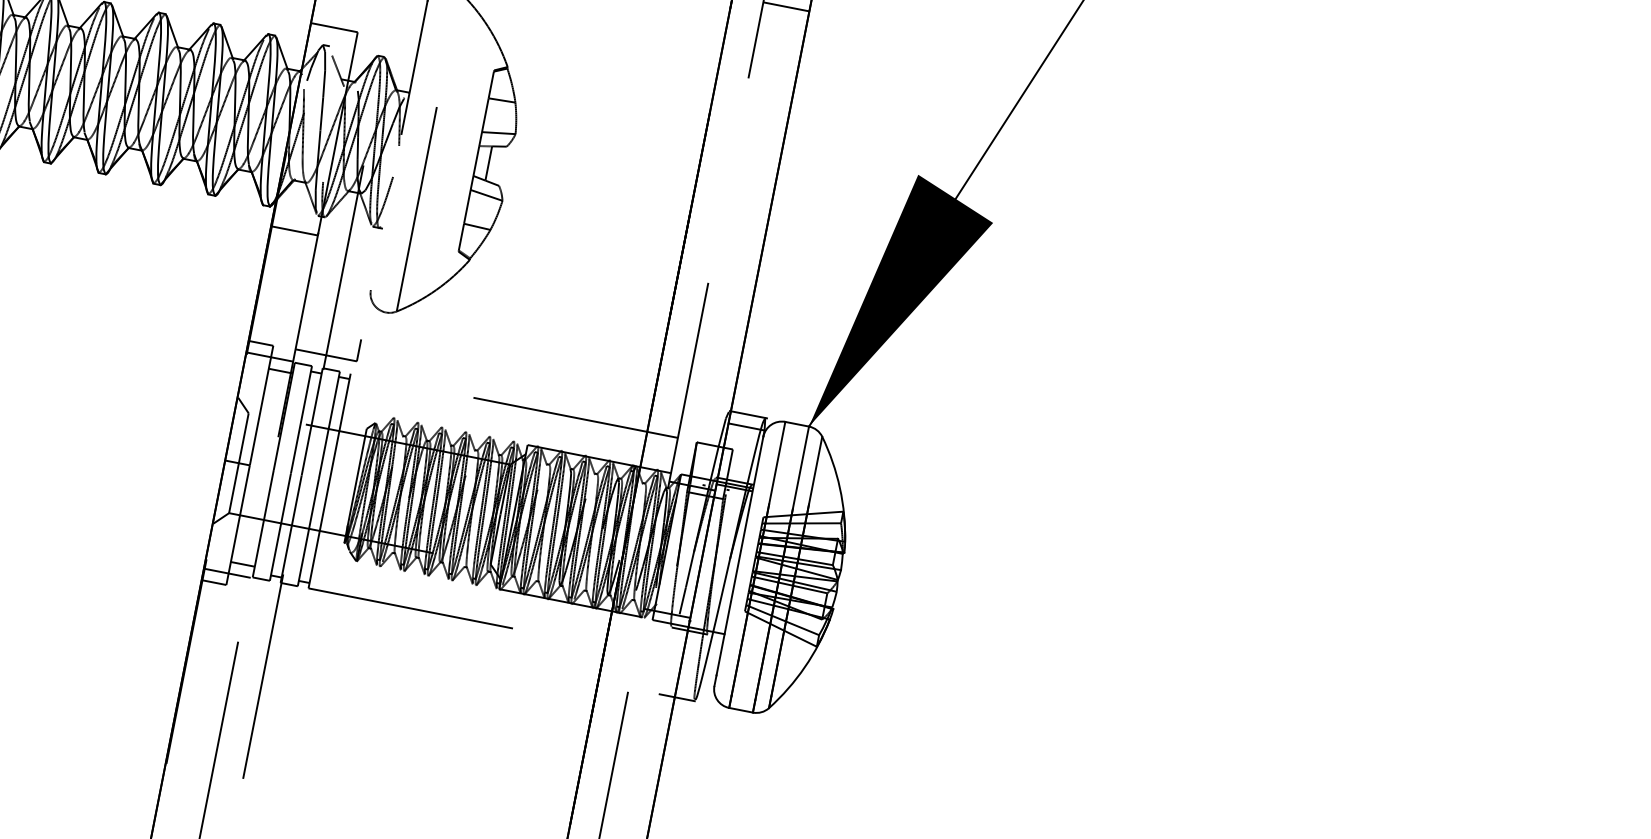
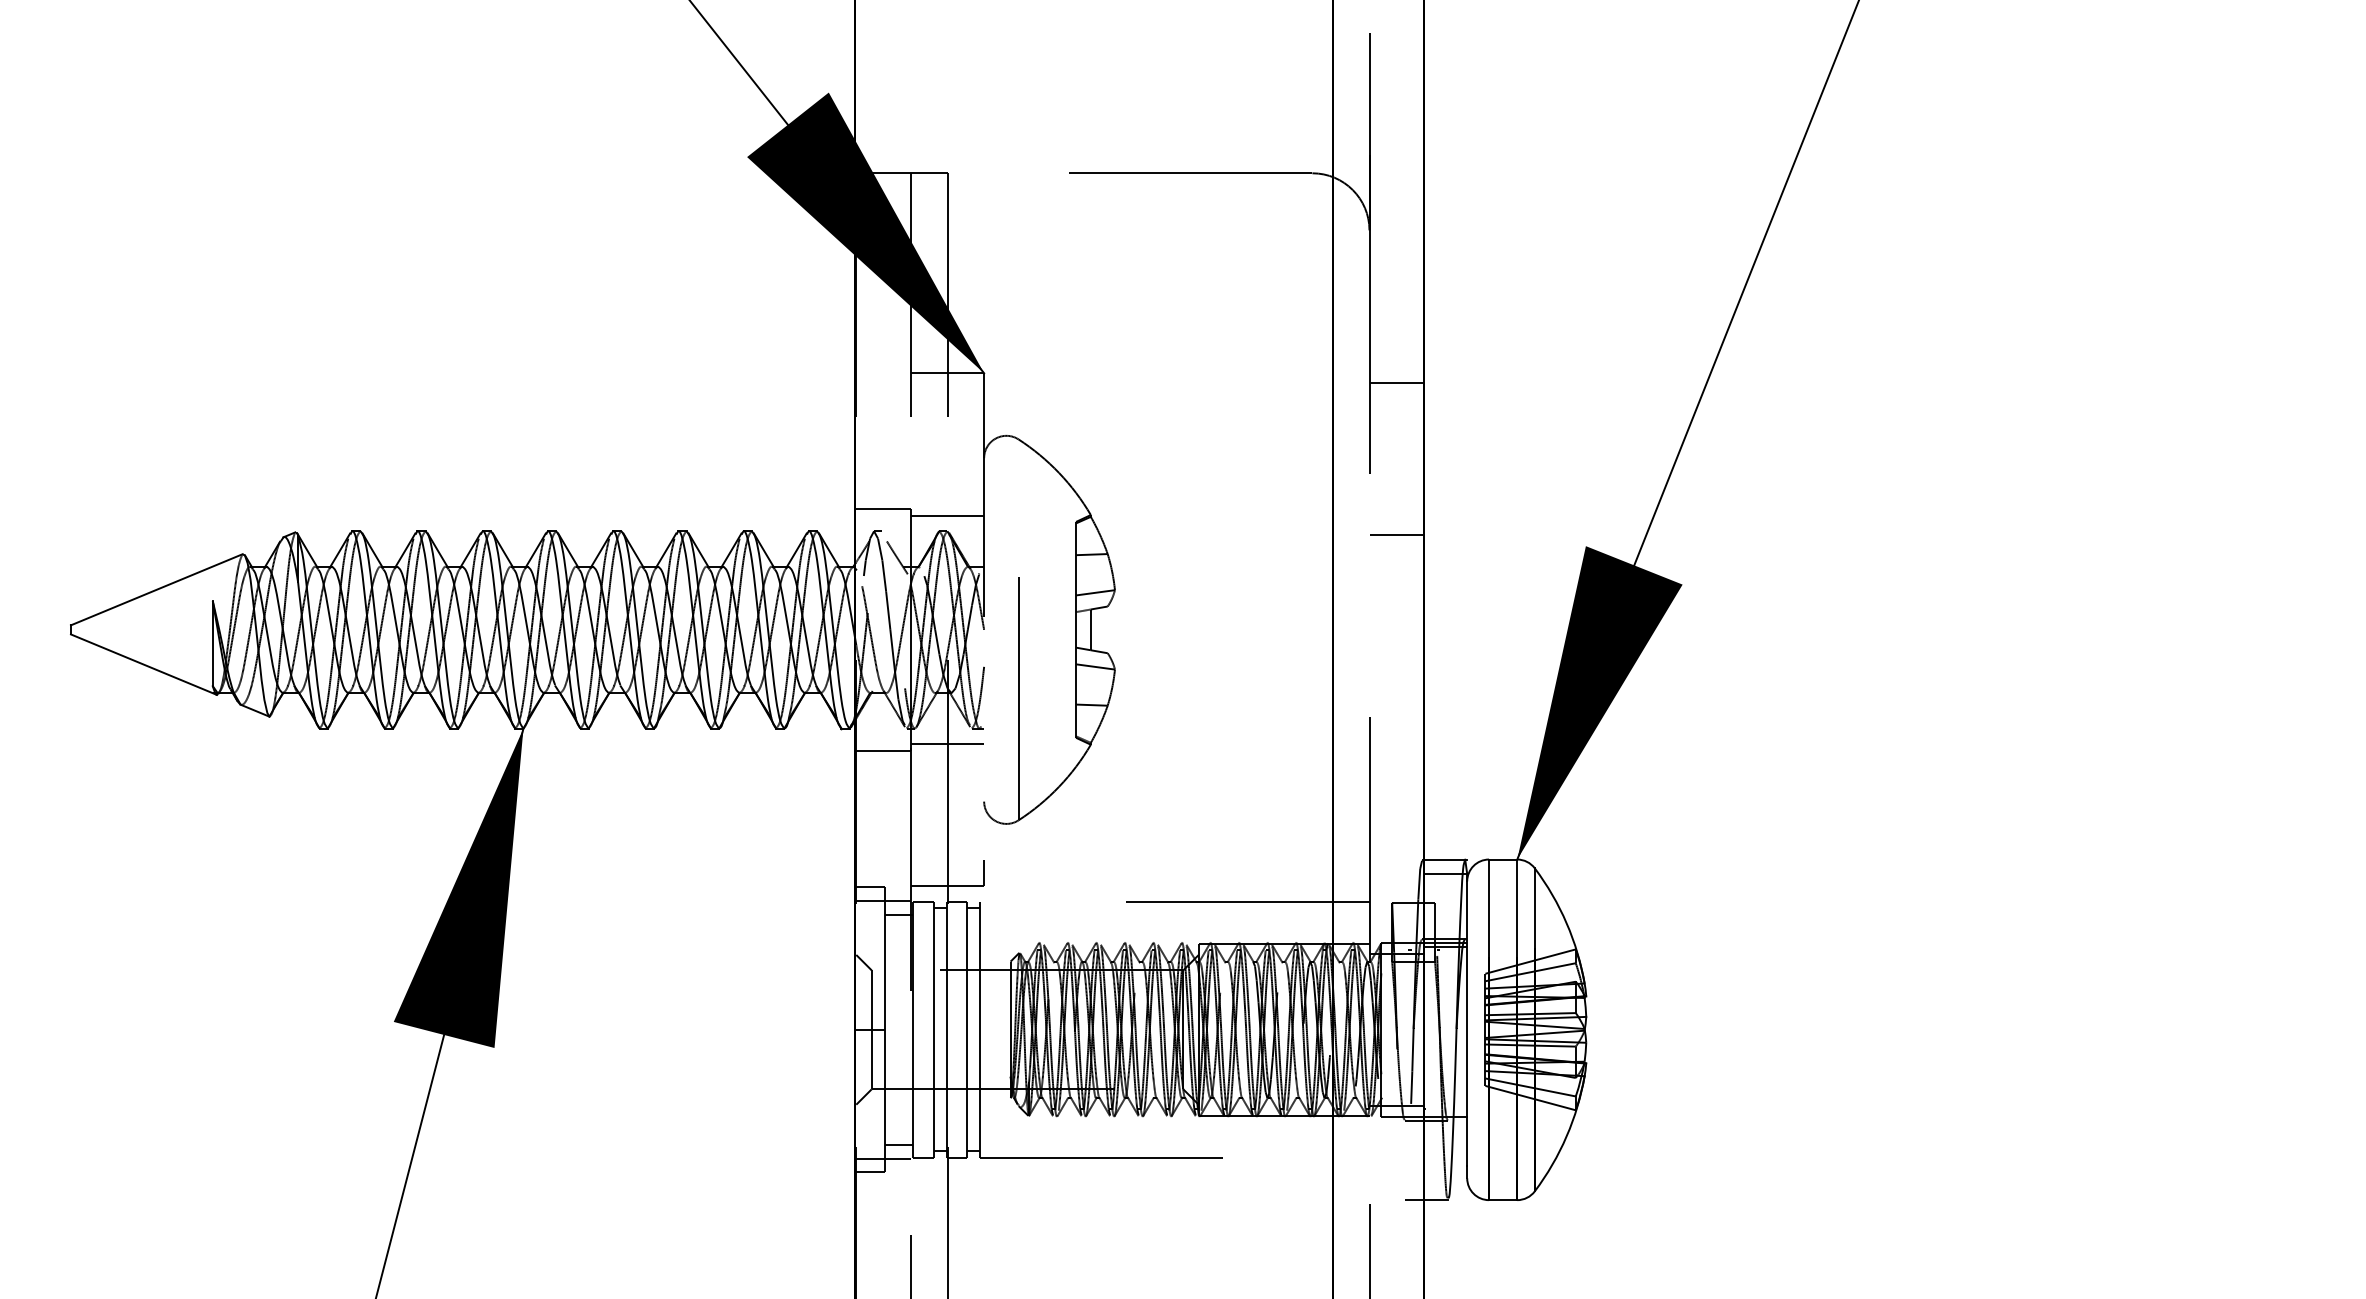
line: (387, 43) -> (947, 515), added
line: (761, 133) -> (1396, 534), added
line: (349, 236) -> (947, 744), added

